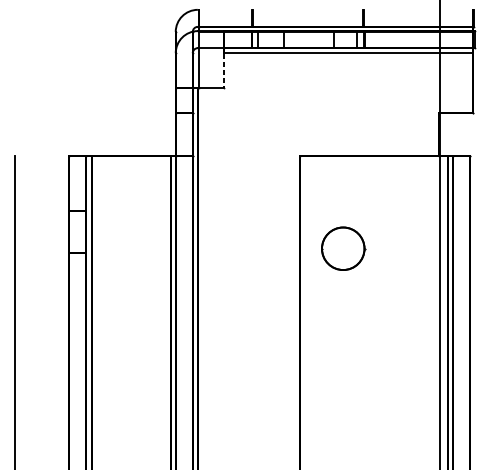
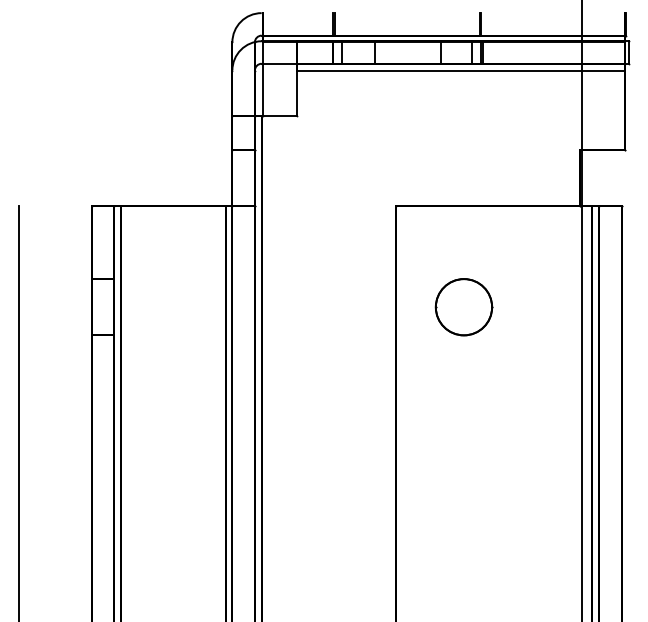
line: (224, 70) -> (296, 93), dashed -> solid
part: (342, 248) -> (463, 307), moved

